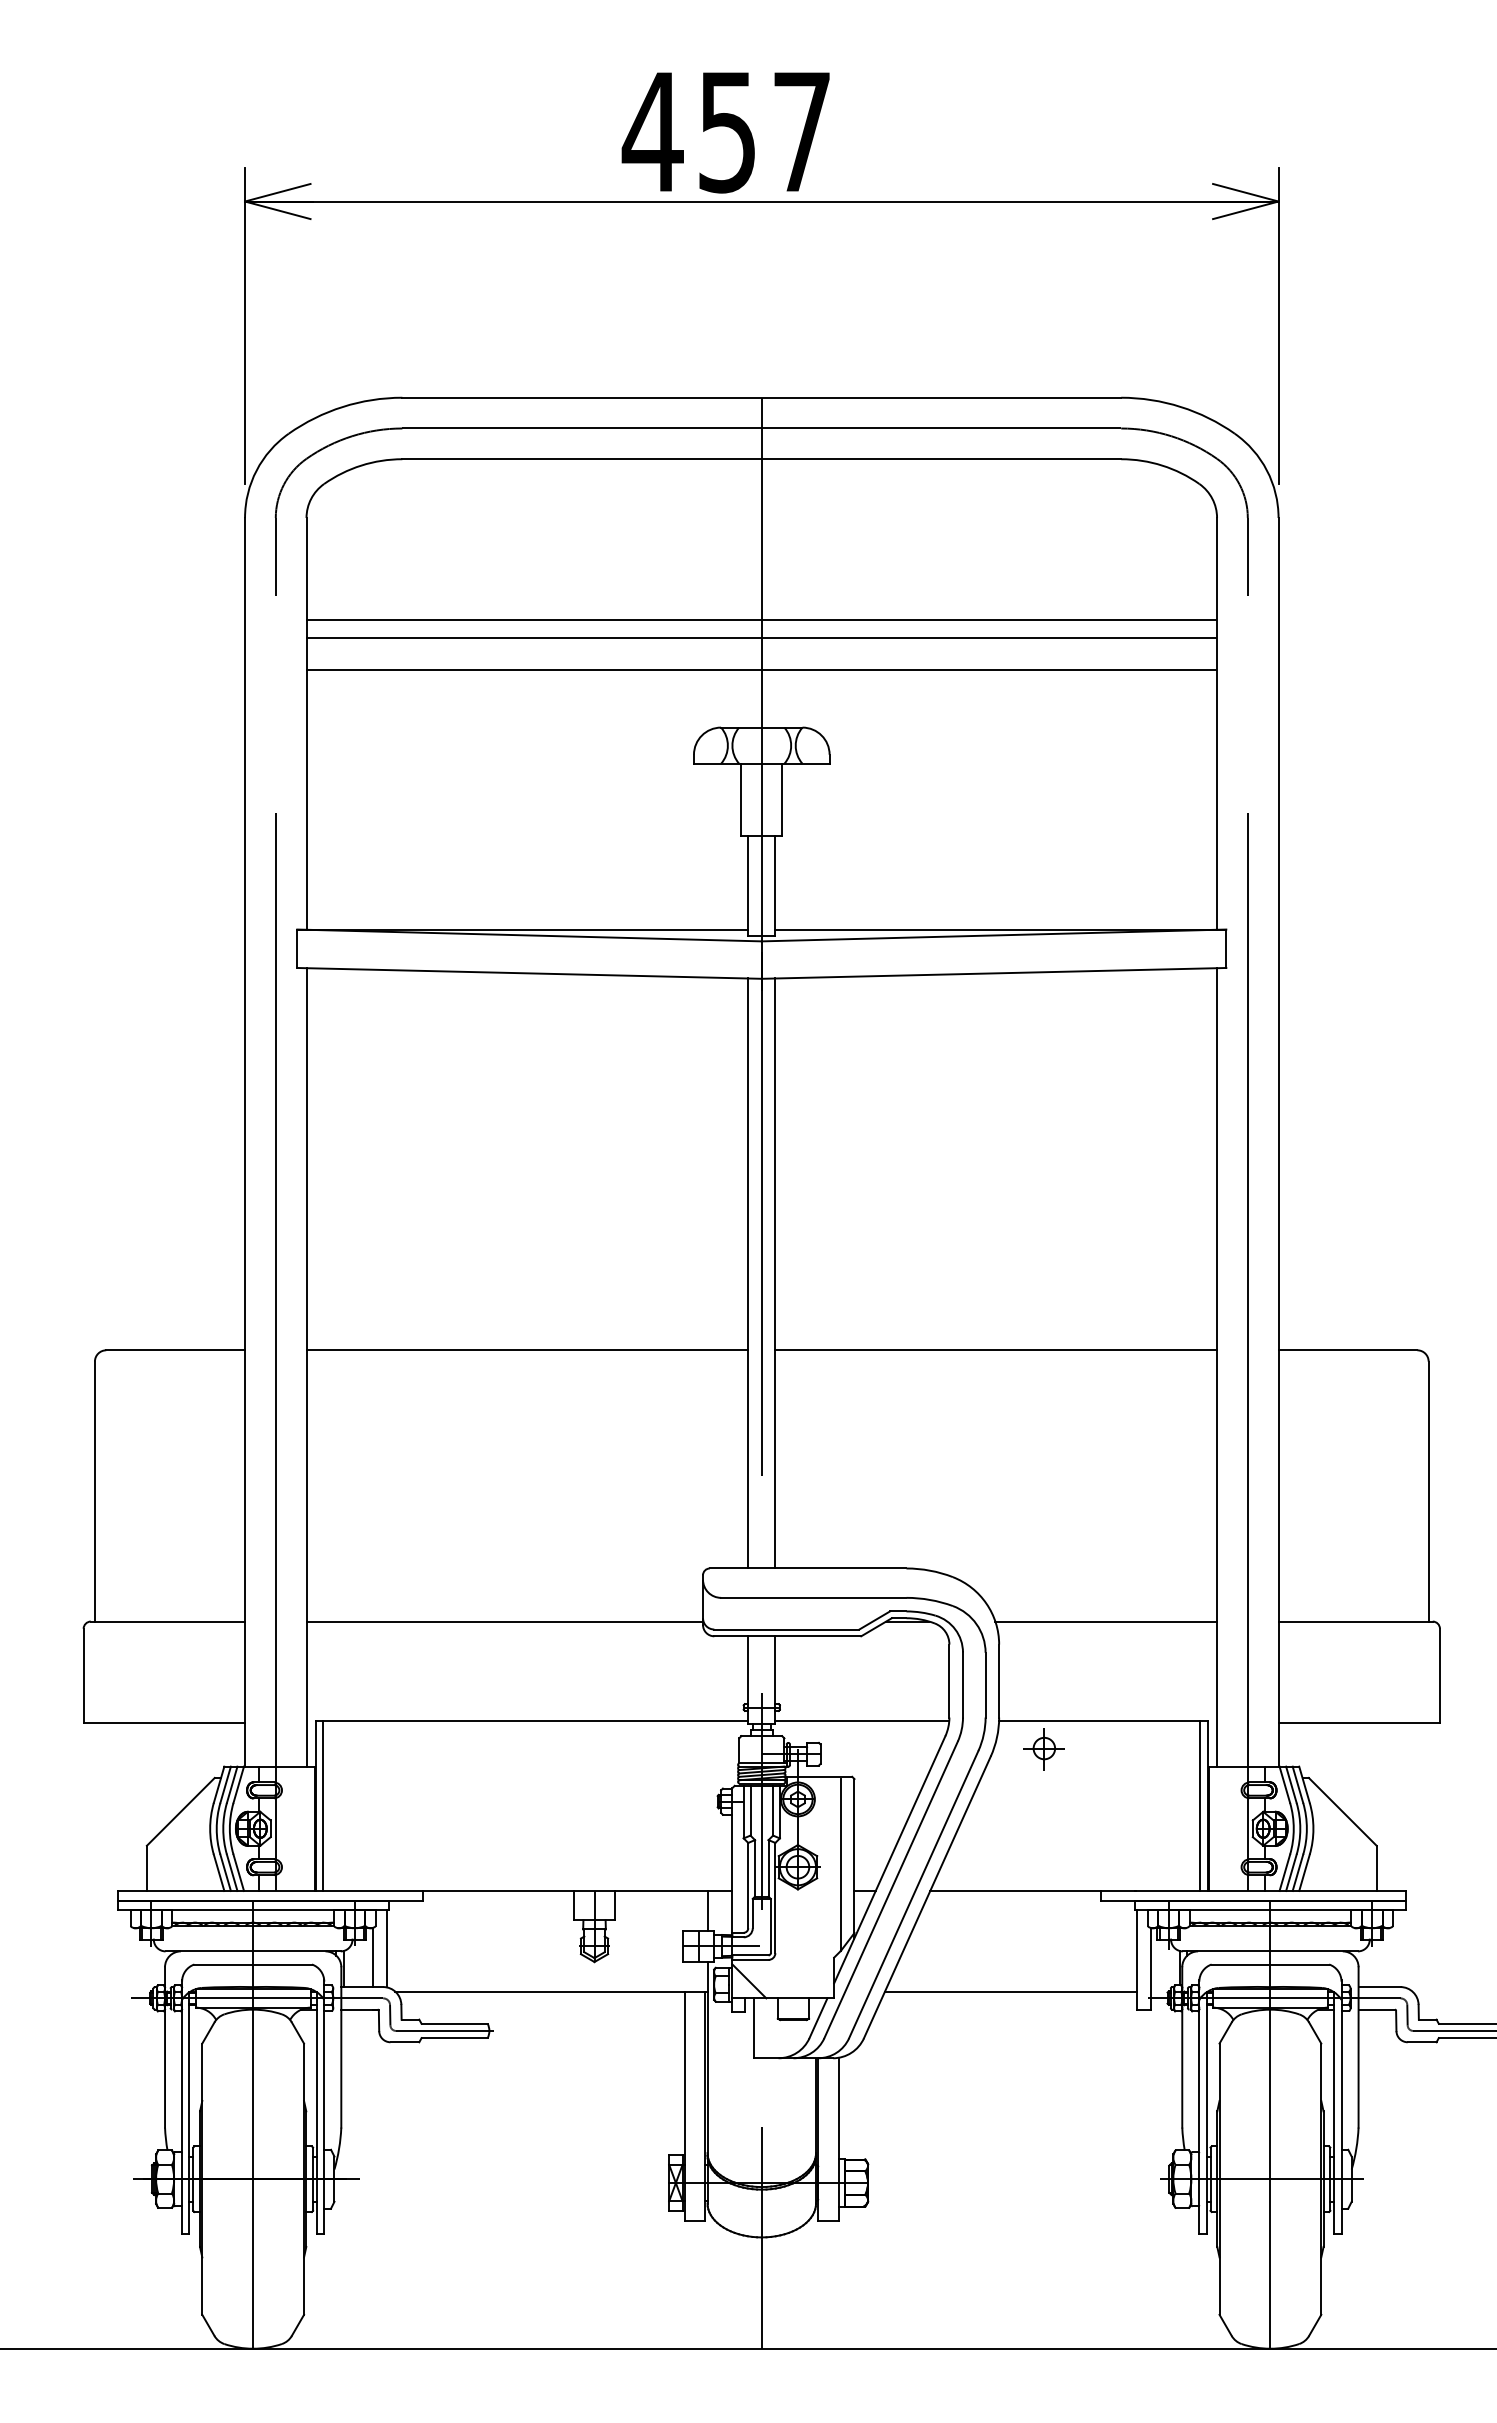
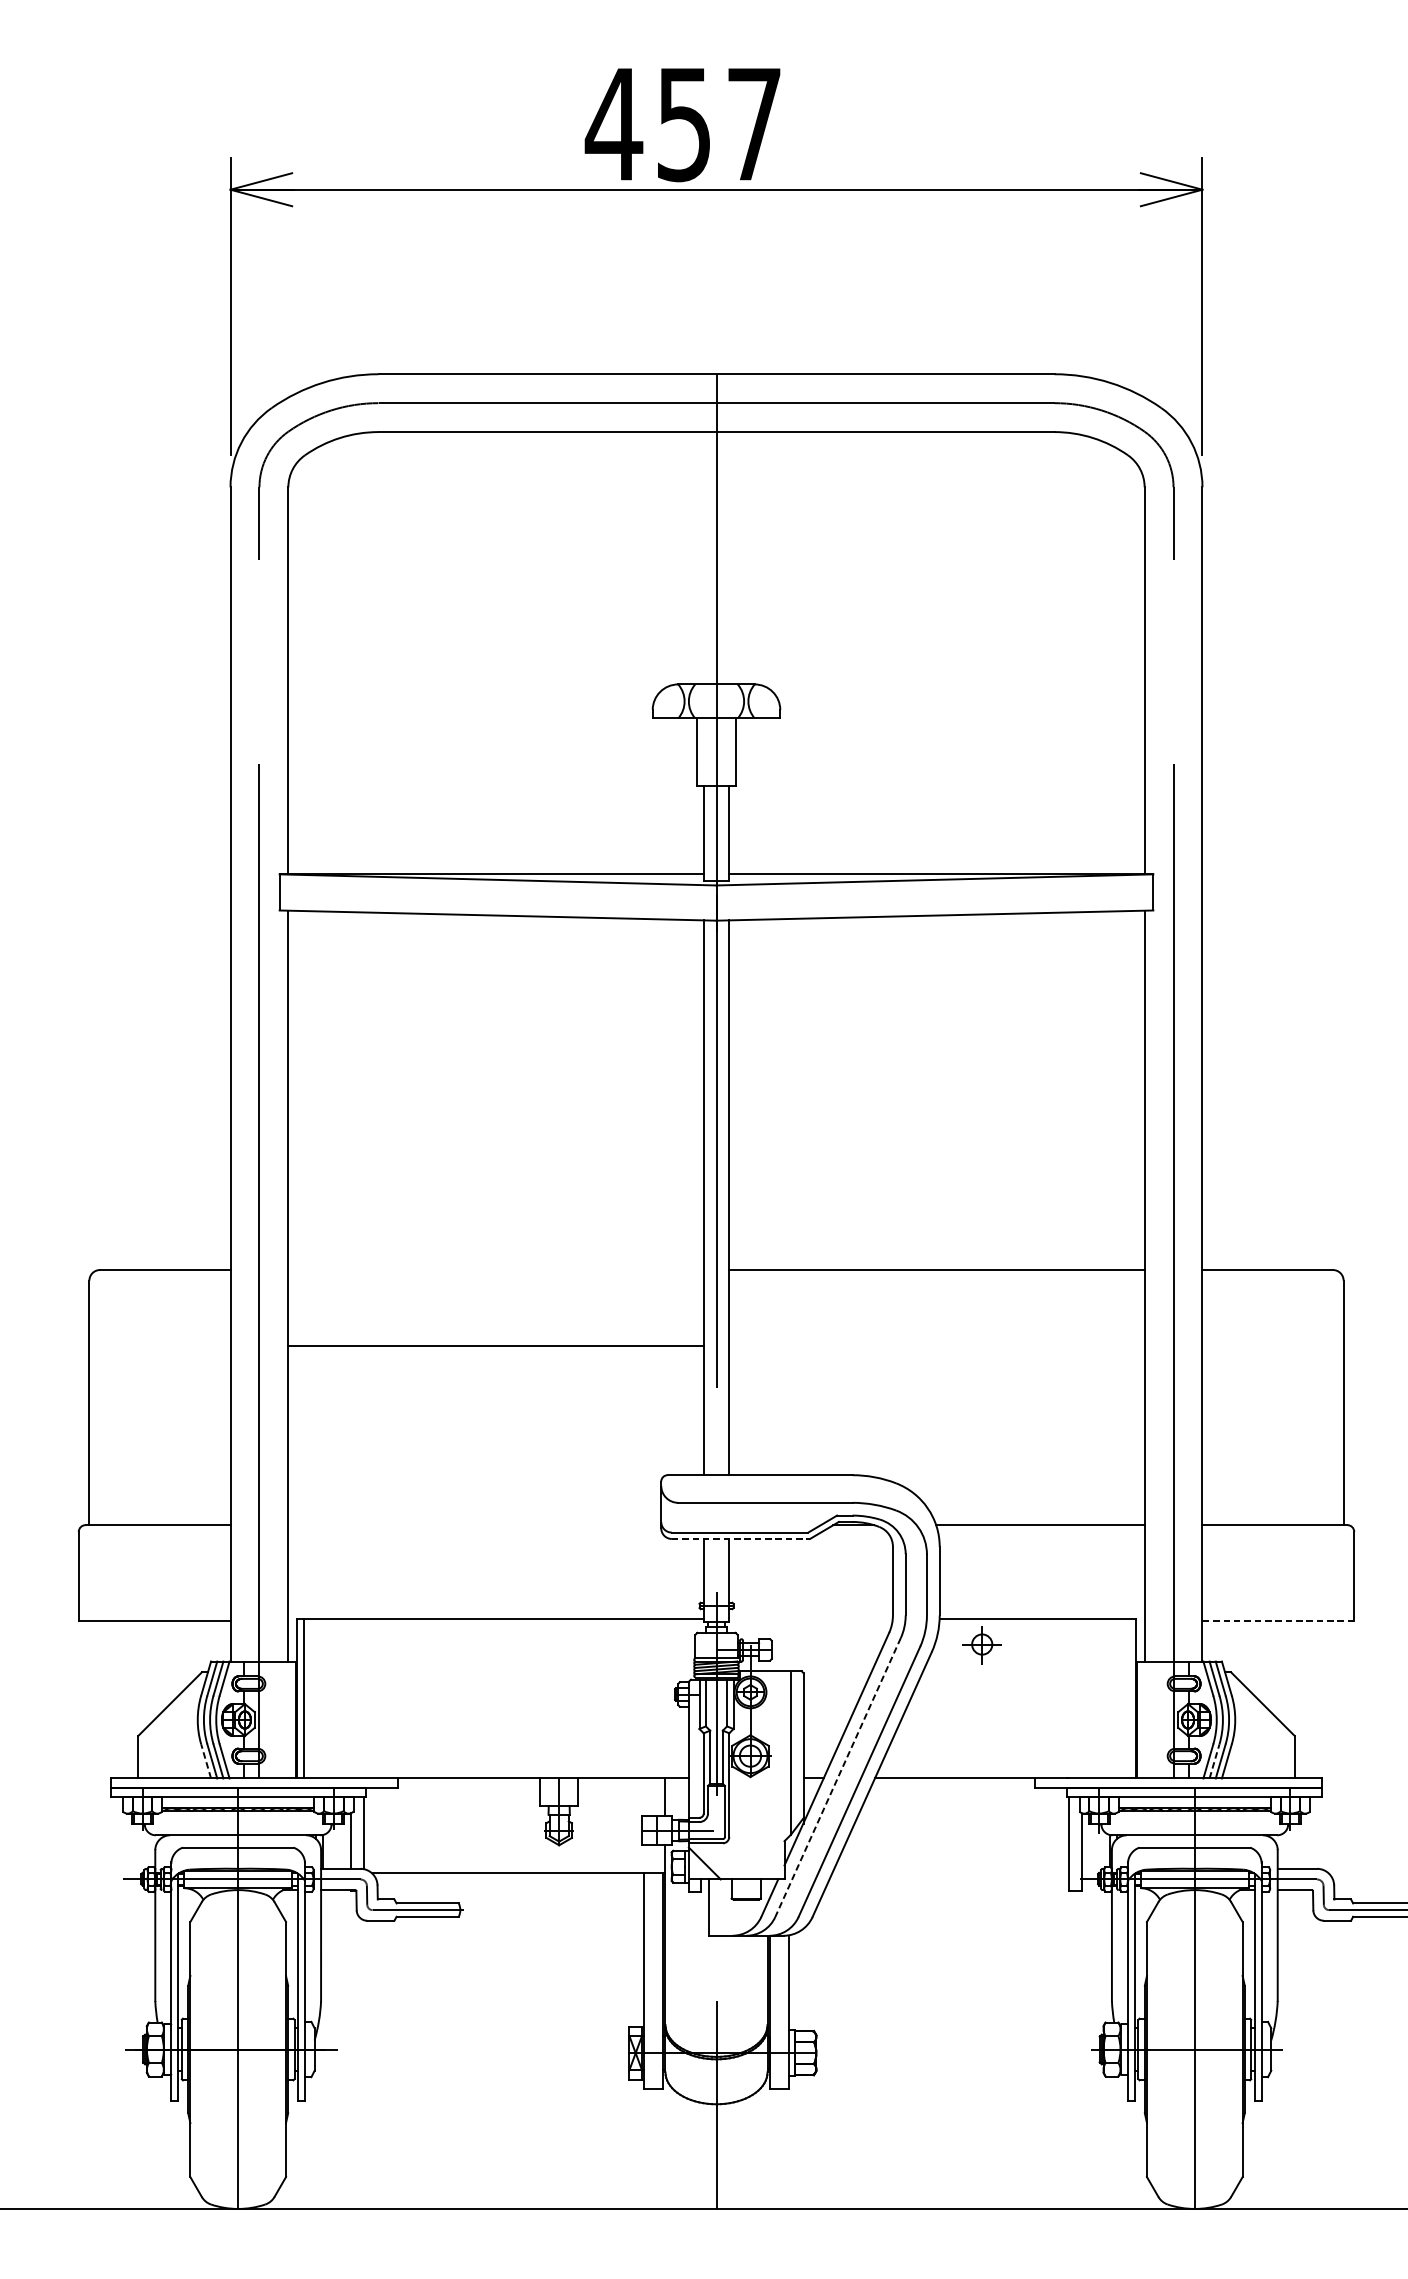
line: (761, 620) -> (716, 583), removed
line: (761, 638) -> (716, 600), removed
line: (761, 669) -> (716, 629), removed
line: (527, 1350) -> (496, 1346), moved
line: (504, 1621) -> (474, 1525), removed
line: (788, 1636) -> (741, 1539), solid -> dashed
line: (862, 1721) -> (811, 1619), removed
line: (1359, 1723) -> (1278, 1620), solid -> dashed
line: (1200, 1805) -> (1129, 1698), removed
line: (219, 1872) -> (206, 1761), solid -> dashed
line: (1291, 1872) -> (1214, 1761), solid -> dashed
line: (891, 1889) -> (838, 1777), solid -> dashed
line: (1011, 1991) -> (951, 1873), removed

